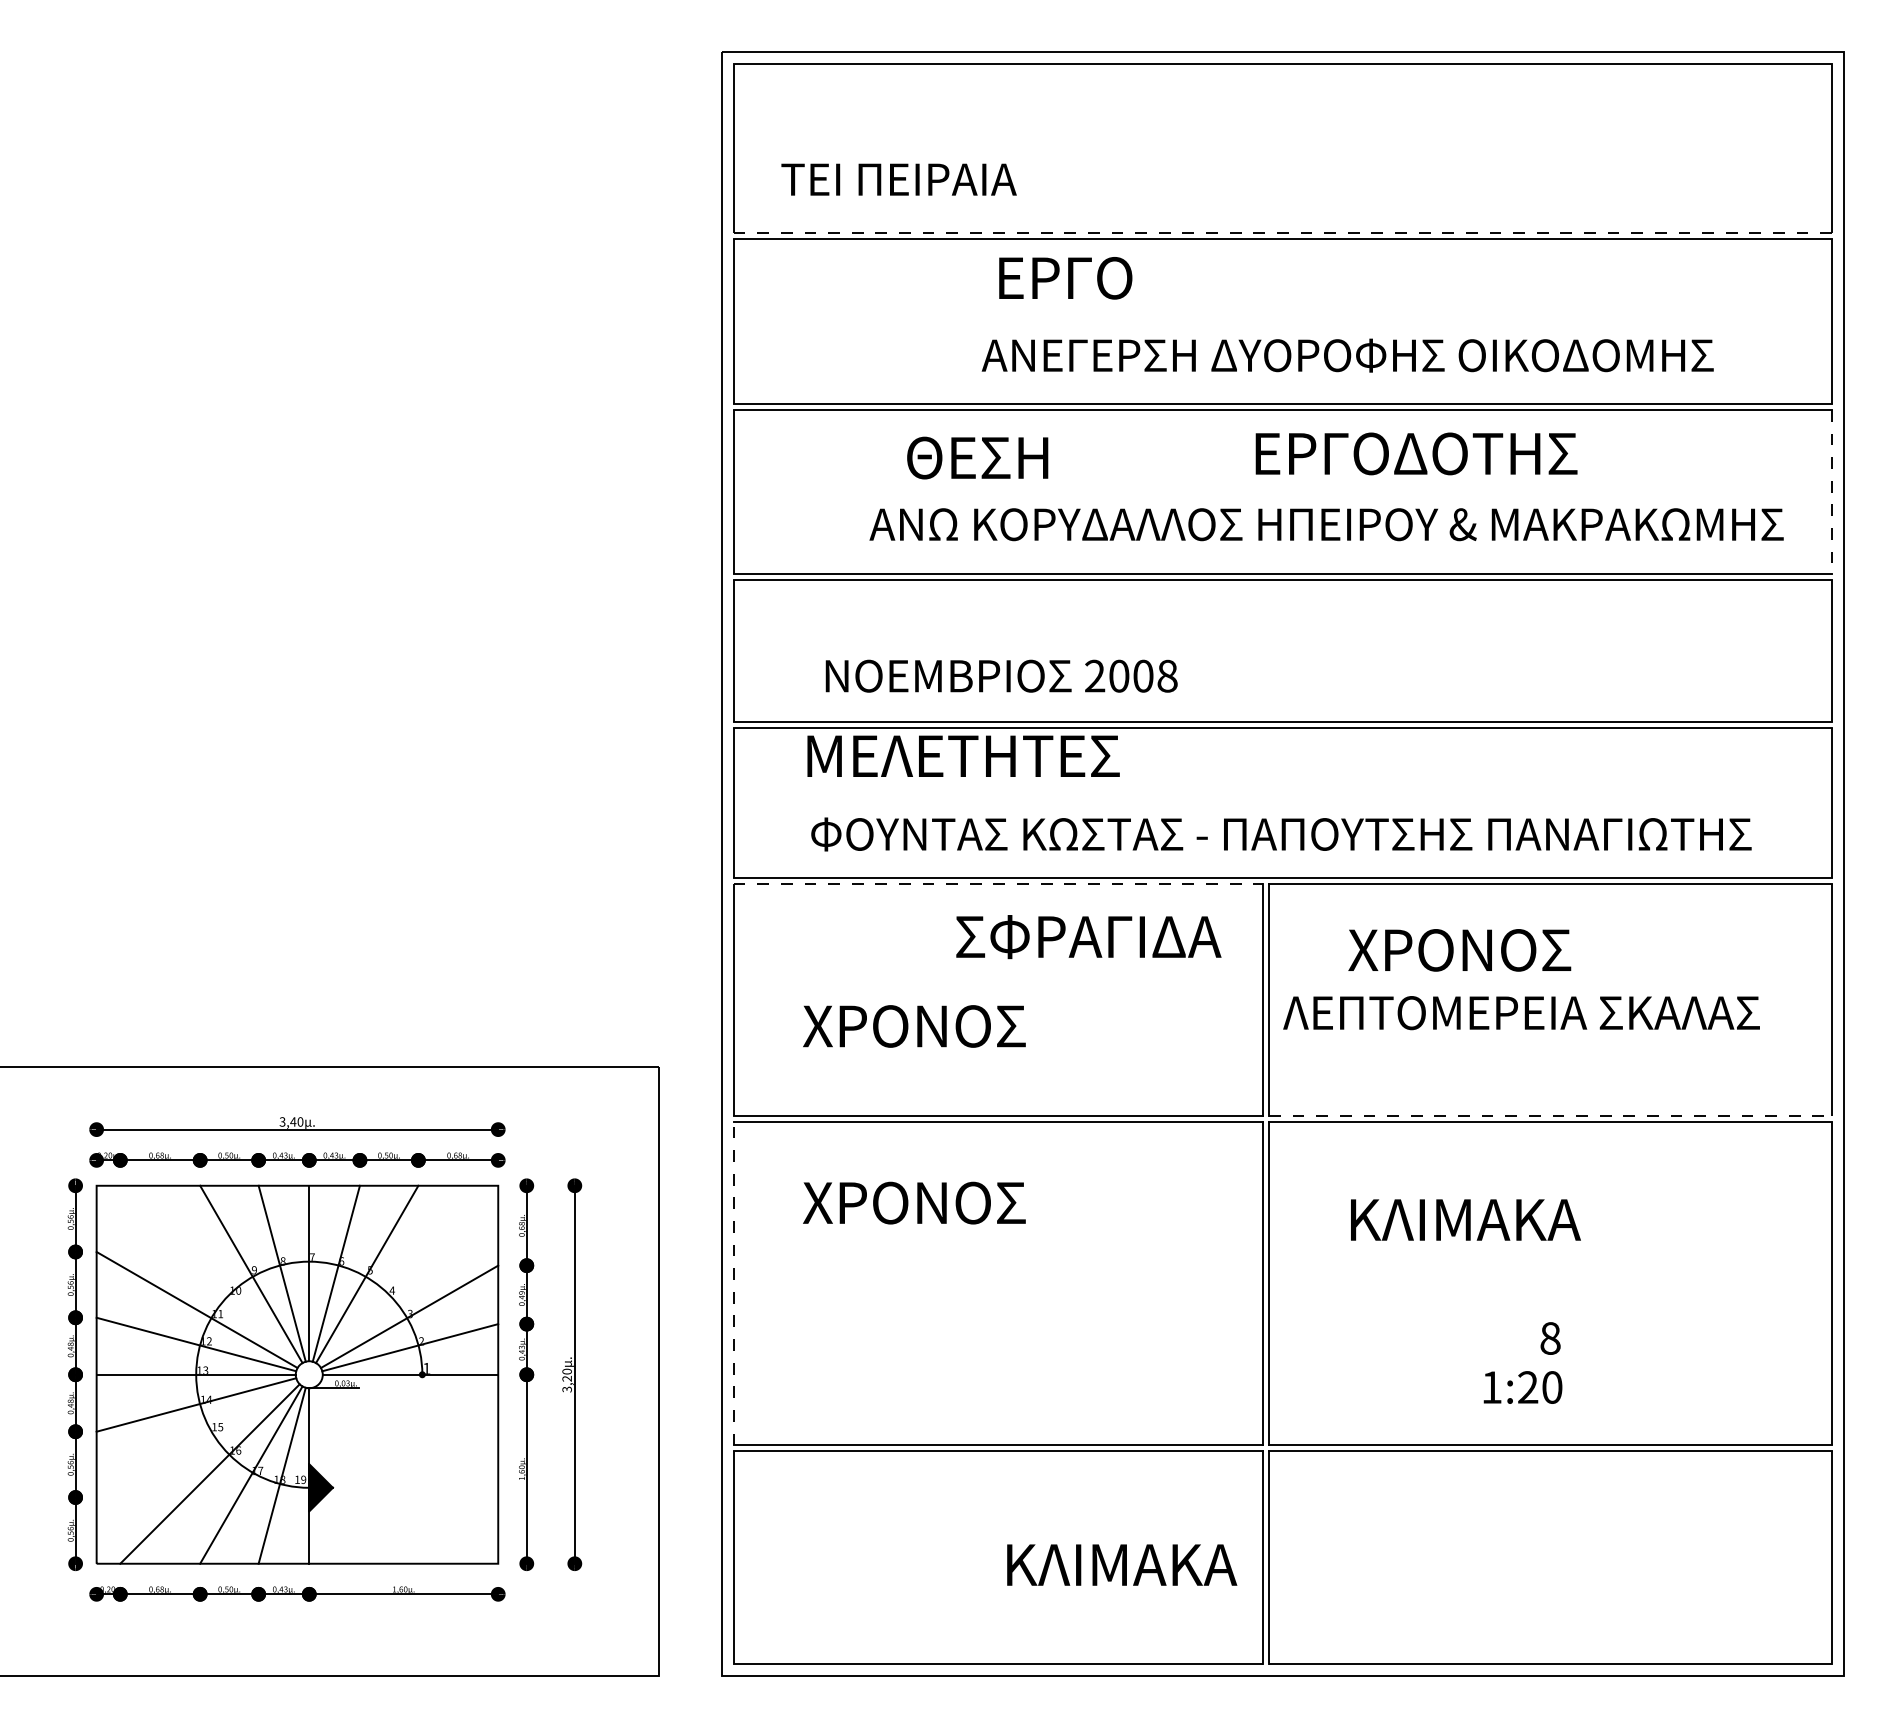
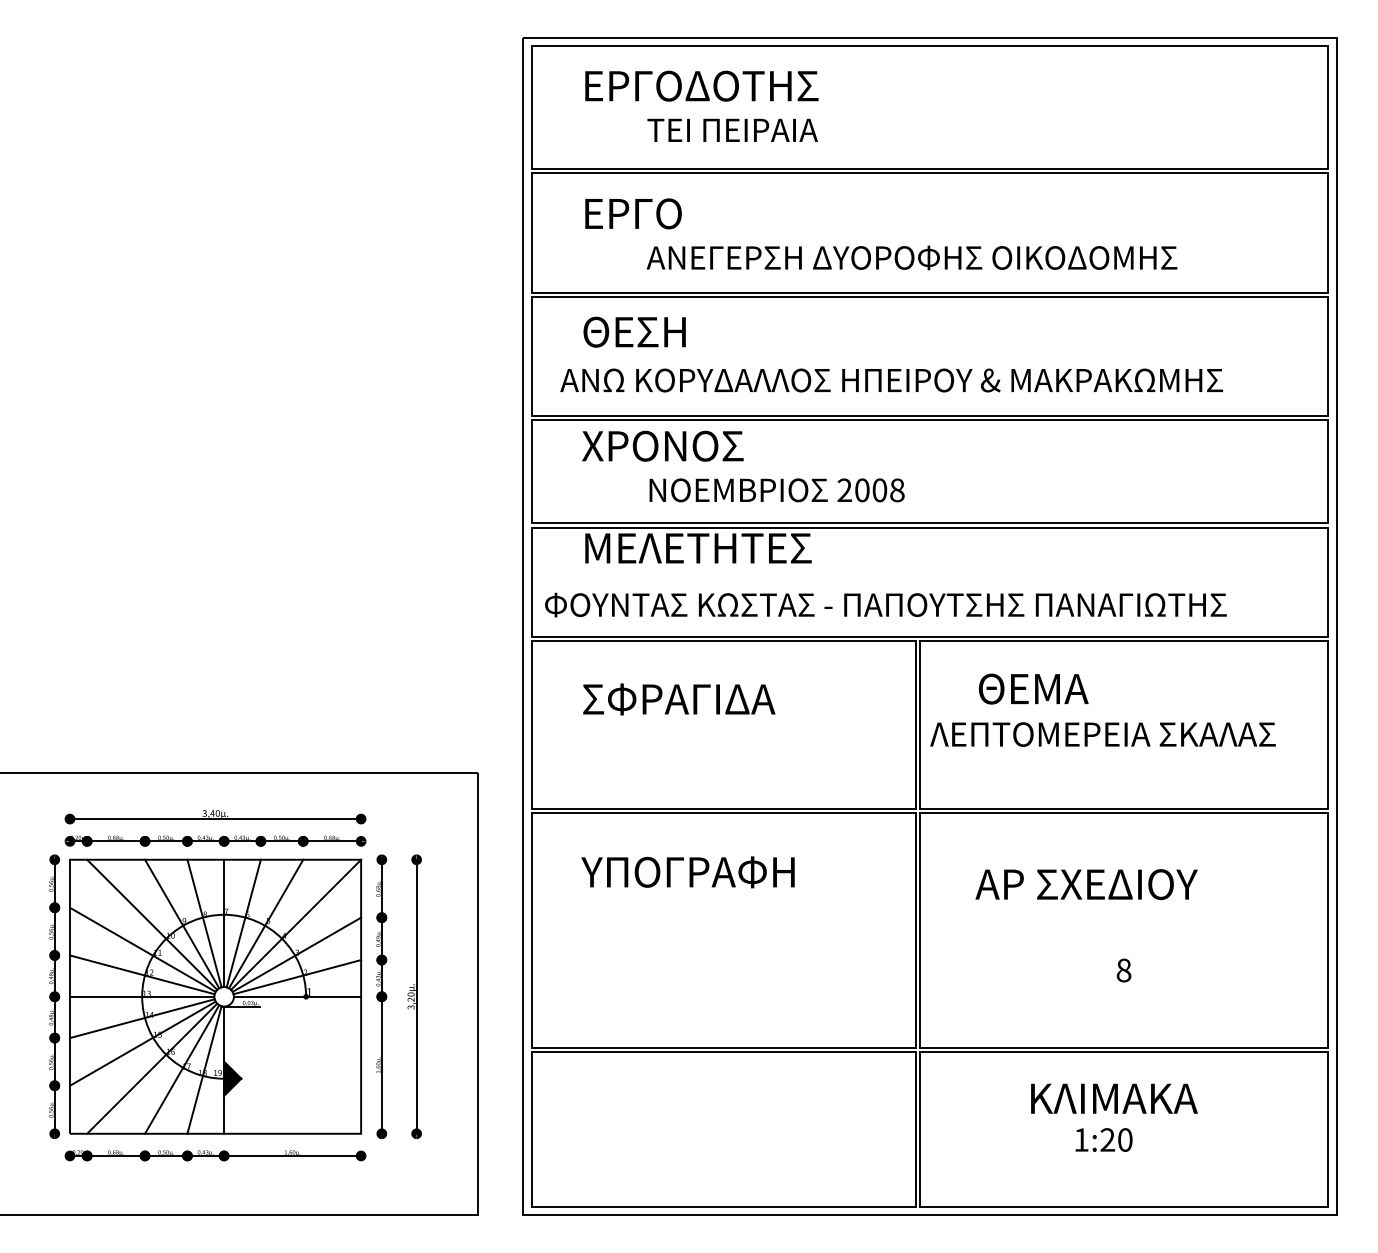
text: (898, 178) -> (732, 129), moved
line: (1283, 232) -> (930, 168), dashed -> solid
text: (1065, 277) -> (633, 213), moved
text: (1347, 355) -> (911, 257), moved
text: (1416, 452) -> (701, 85), moved
text: (977, 457) -> (634, 331), moved
line: (1832, 492) -> (1328, 357), dashed -> solid
text: (1326, 524) -> (891, 380), moved
text: (1000, 676) -> (776, 490), moved
text: (1280, 833) -> (885, 604), moved
line: (998, 884) -> (723, 641), dashed -> solid
text: (1089, 937) -> (679, 699), moved
text: (1458, 949) -> (1057, 688), ΧΡΟΝΟΣ -> ΘΕΜΑ
text: (913, 1025) -> (662, 445), moved
line: (1551, 1115) -> (1124, 808), dashed -> solid
text: (948, 1203) -> (687, 872), ΧΡΟΝΟΣ -> ΥΠΟΓΡΑΦΗ
text: (1498, 1219) -> (1086, 884), ΚΛΙΜΑΚΑ -> AΡ ΣΧΕΔΙΟΥ
line: (210, 1275) -> (152, 924), added
line: (409, 1275) -> (296, 924), added
line: (733, 1283) -> (531, 930), dashed -> solid
text: (1522, 1386) -> (1103, 1139), moved
line: (196, 1439) -> (142, 1043), added
text: (1122, 1564) -> (1114, 1098), moved

